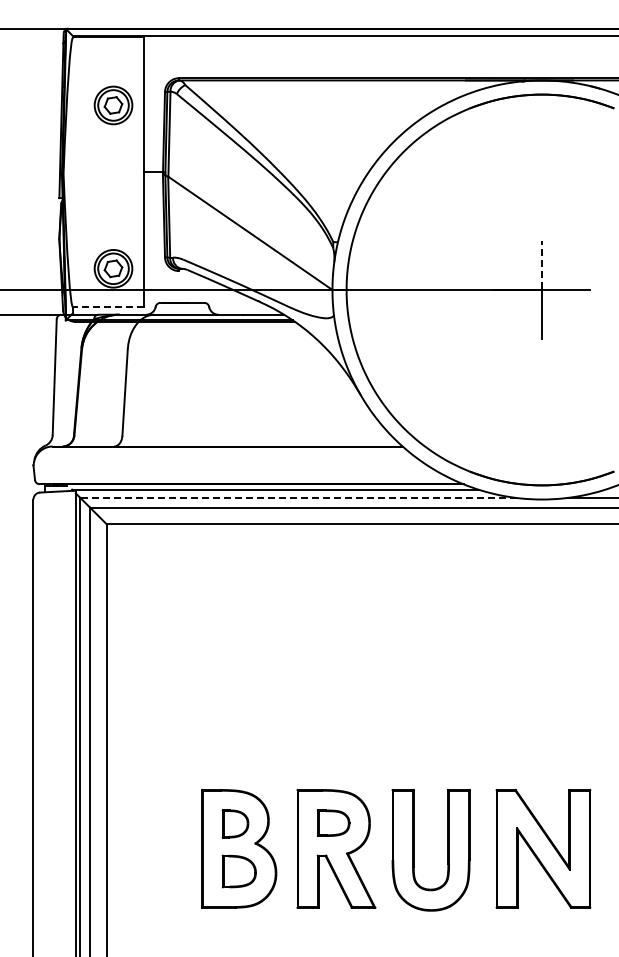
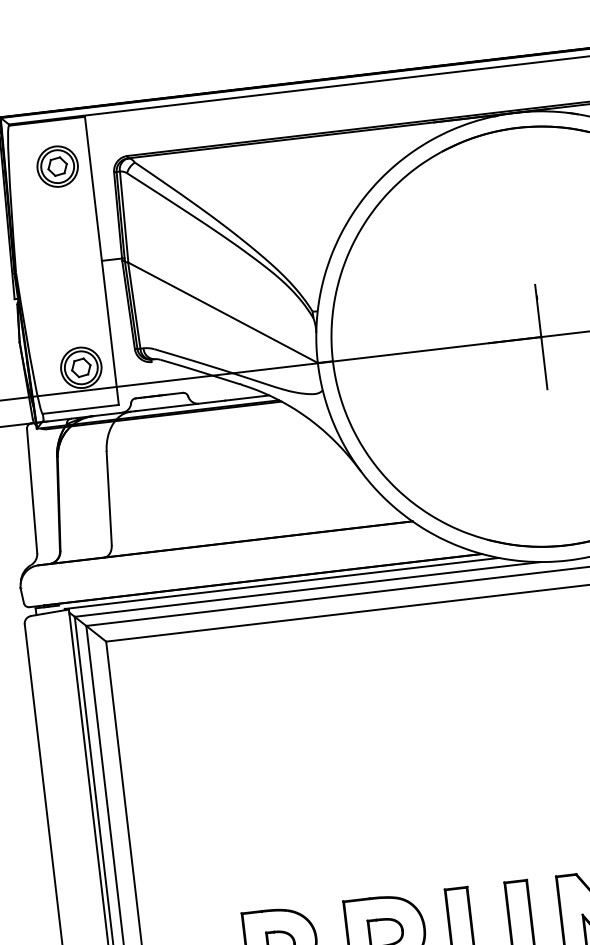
part: (113, 105) -> (57, 166), moved
line: (541, 265) -> (538, 310), dashed -> solid
line: (108, 307) -> (80, 409), dashed -> solid
line: (298, 498) -> (307, 589), dashed -> solid

